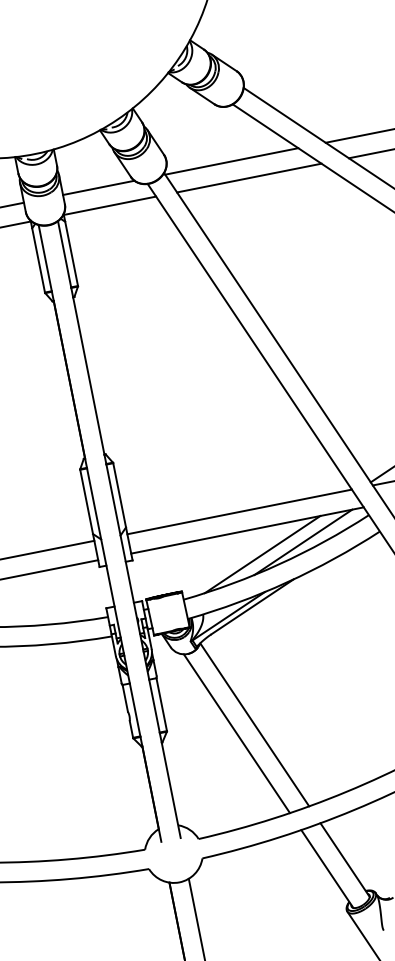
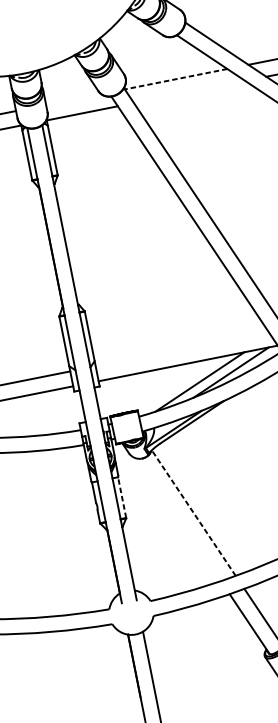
line: (231, 161) -> (175, 79), solid -> dashed
line: (249, 177) -> (189, 91), removed
line: (98, 187) -> (73, 99), removed
line: (239, 511) -> (182, 348), removed
line: (161, 704) -> (121, 497), solid -> dashed
line: (254, 724) -> (193, 512), solid -> dashed
line: (236, 733) -> (179, 519), removed

